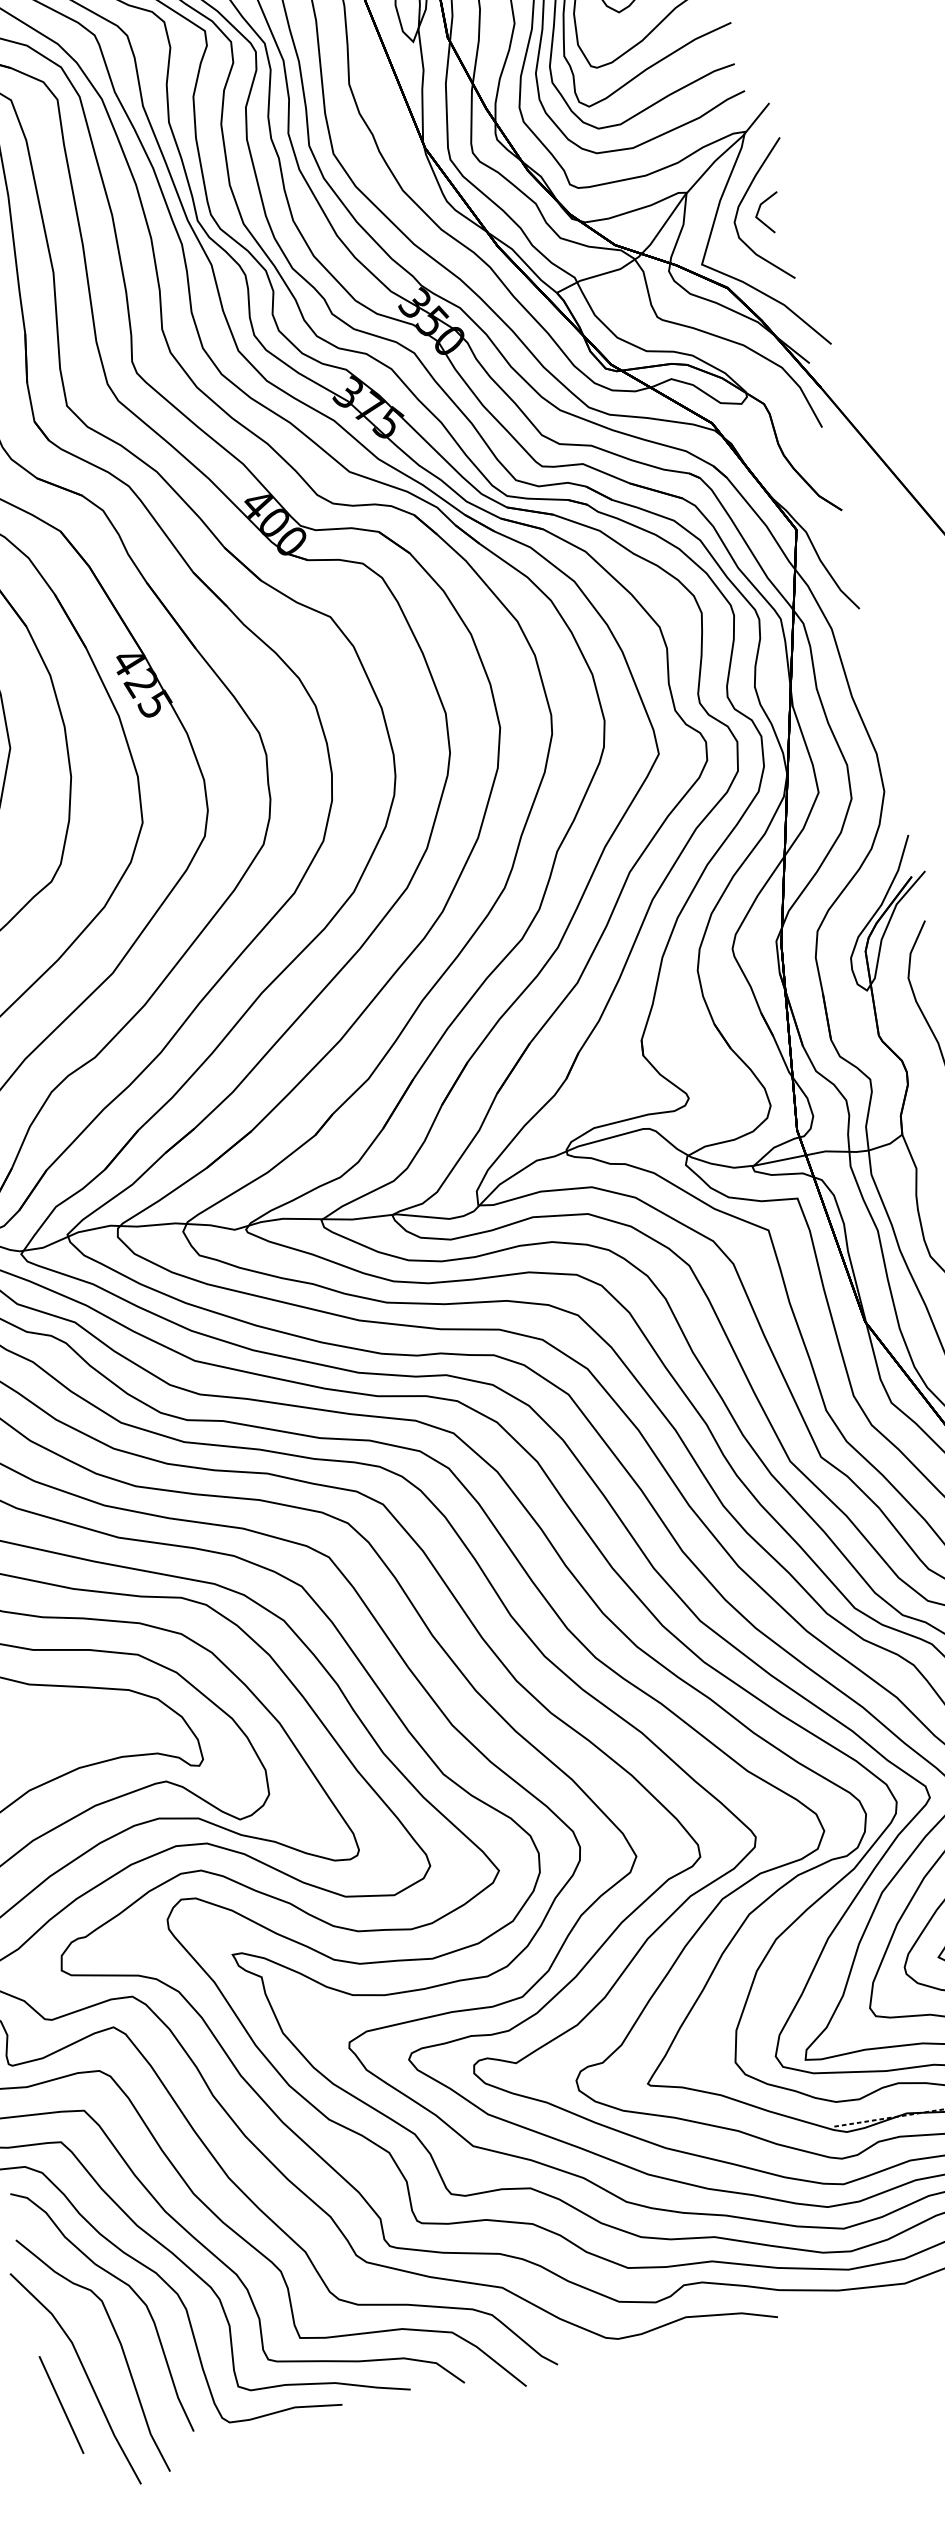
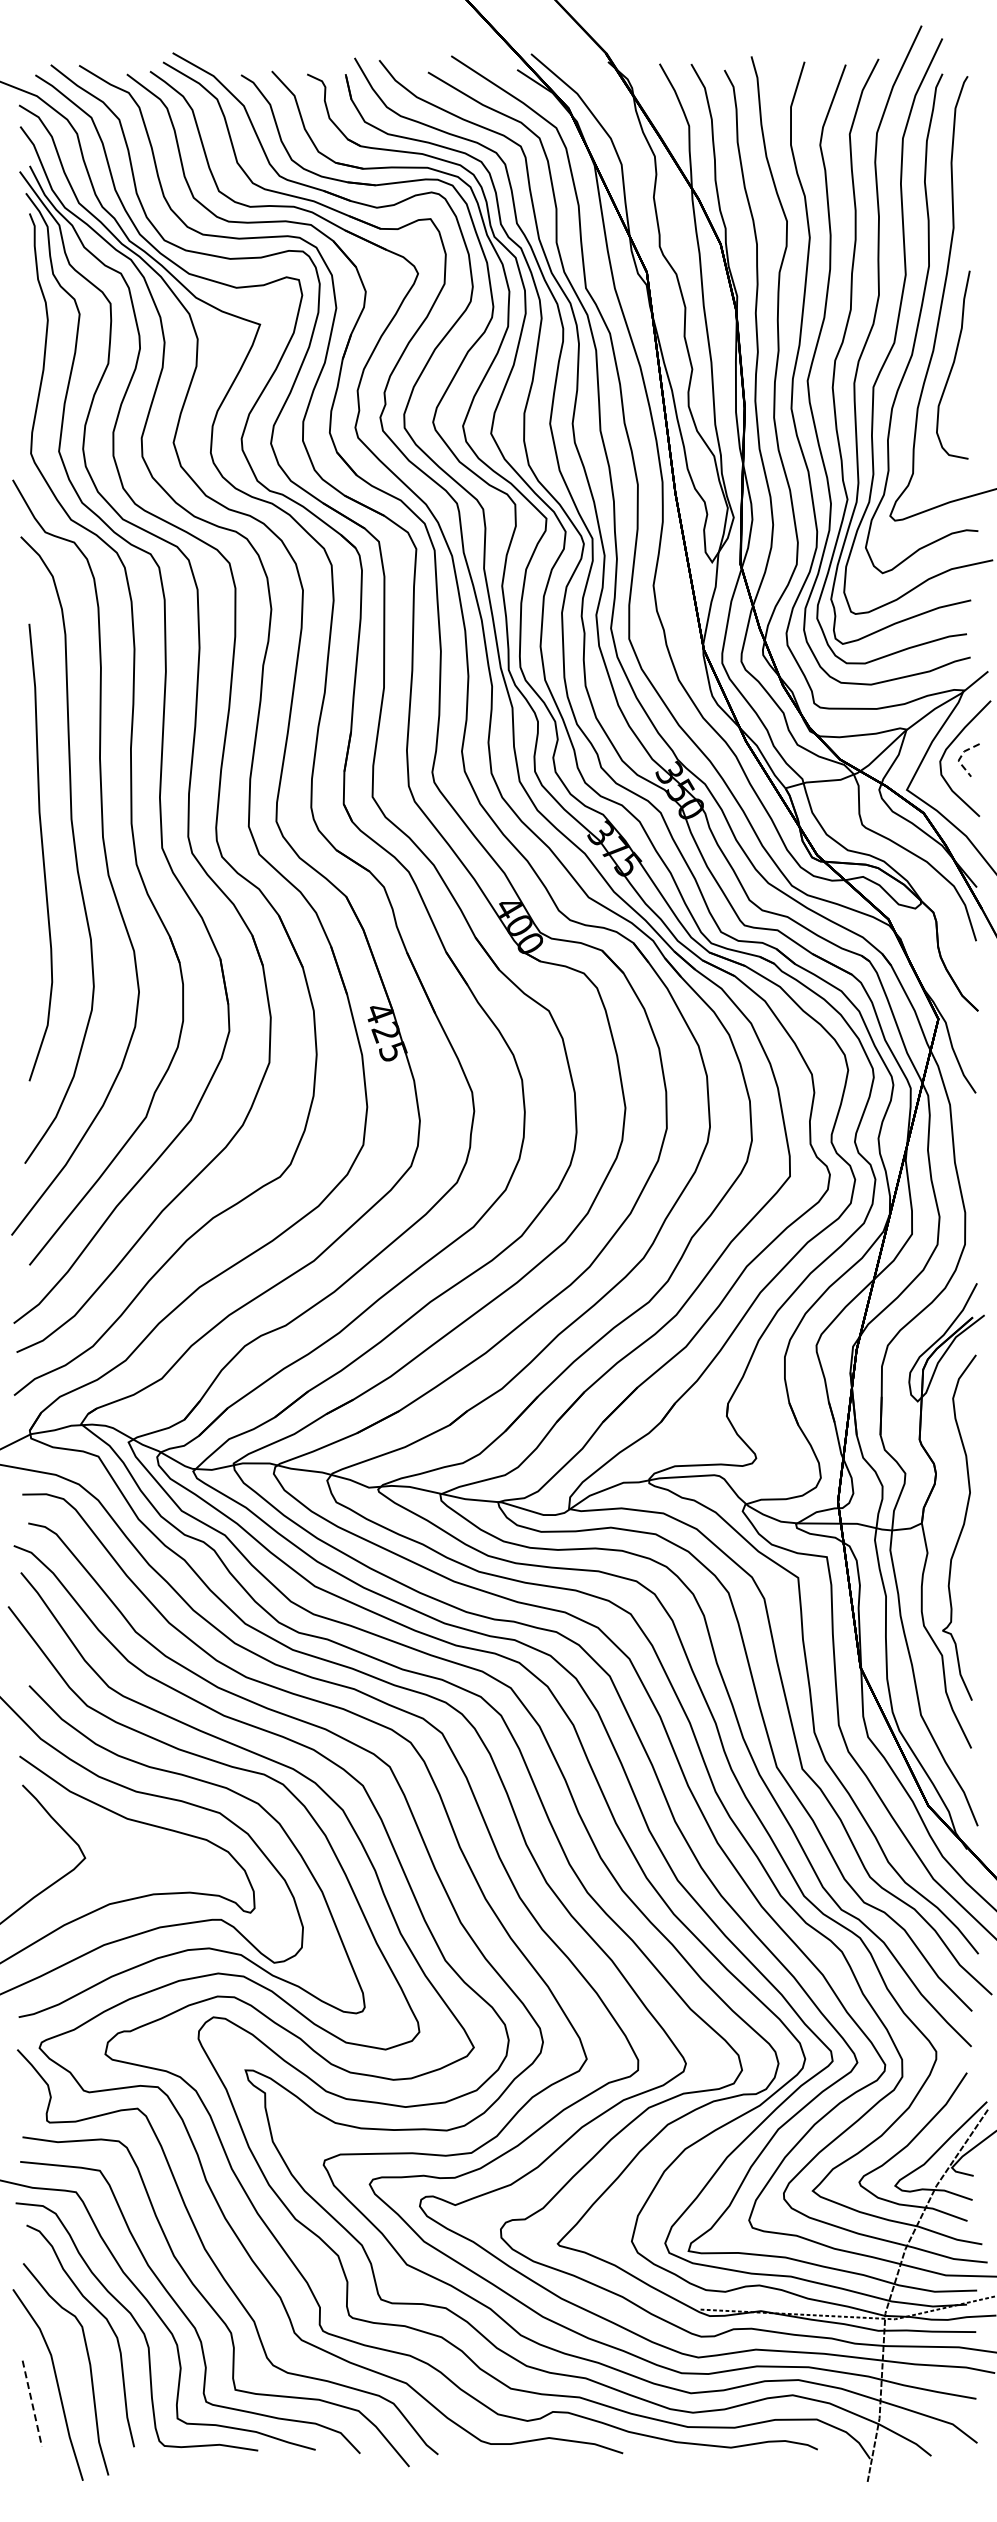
line: (757, 212) -> (960, 757), solid -> dashed
line: (61, 2405) -> (32, 2404), solid -> dashed

